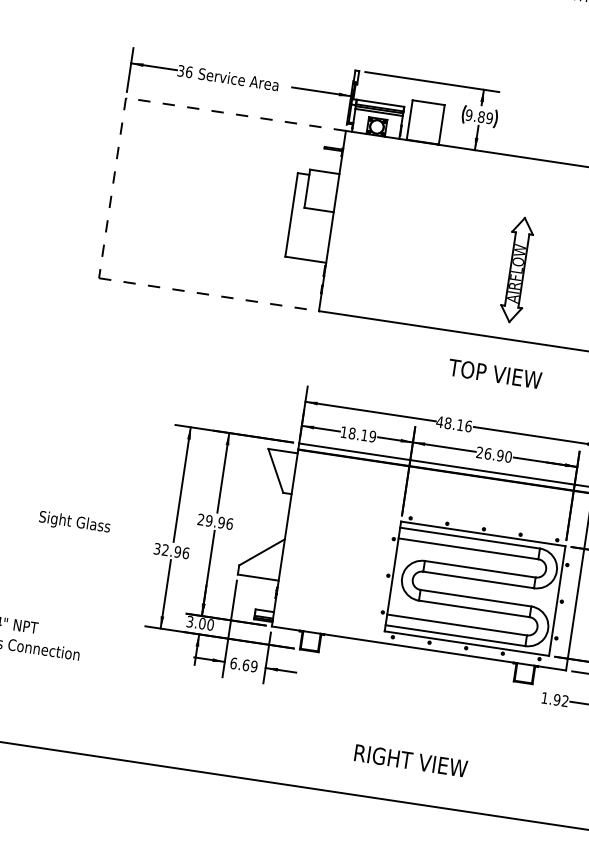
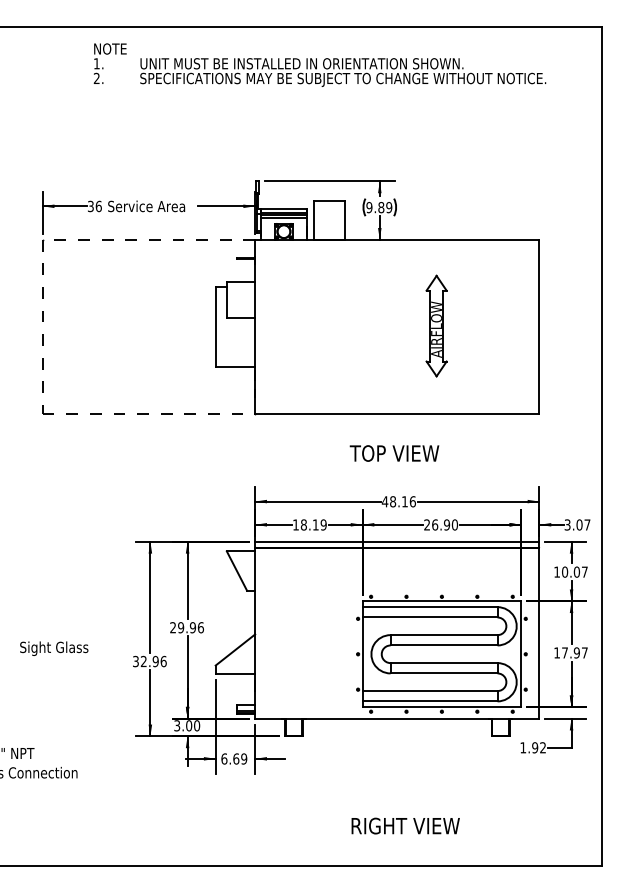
part: (517, 269) -> (436, 325), moved
text: (495, 374) -> (394, 453), moved

